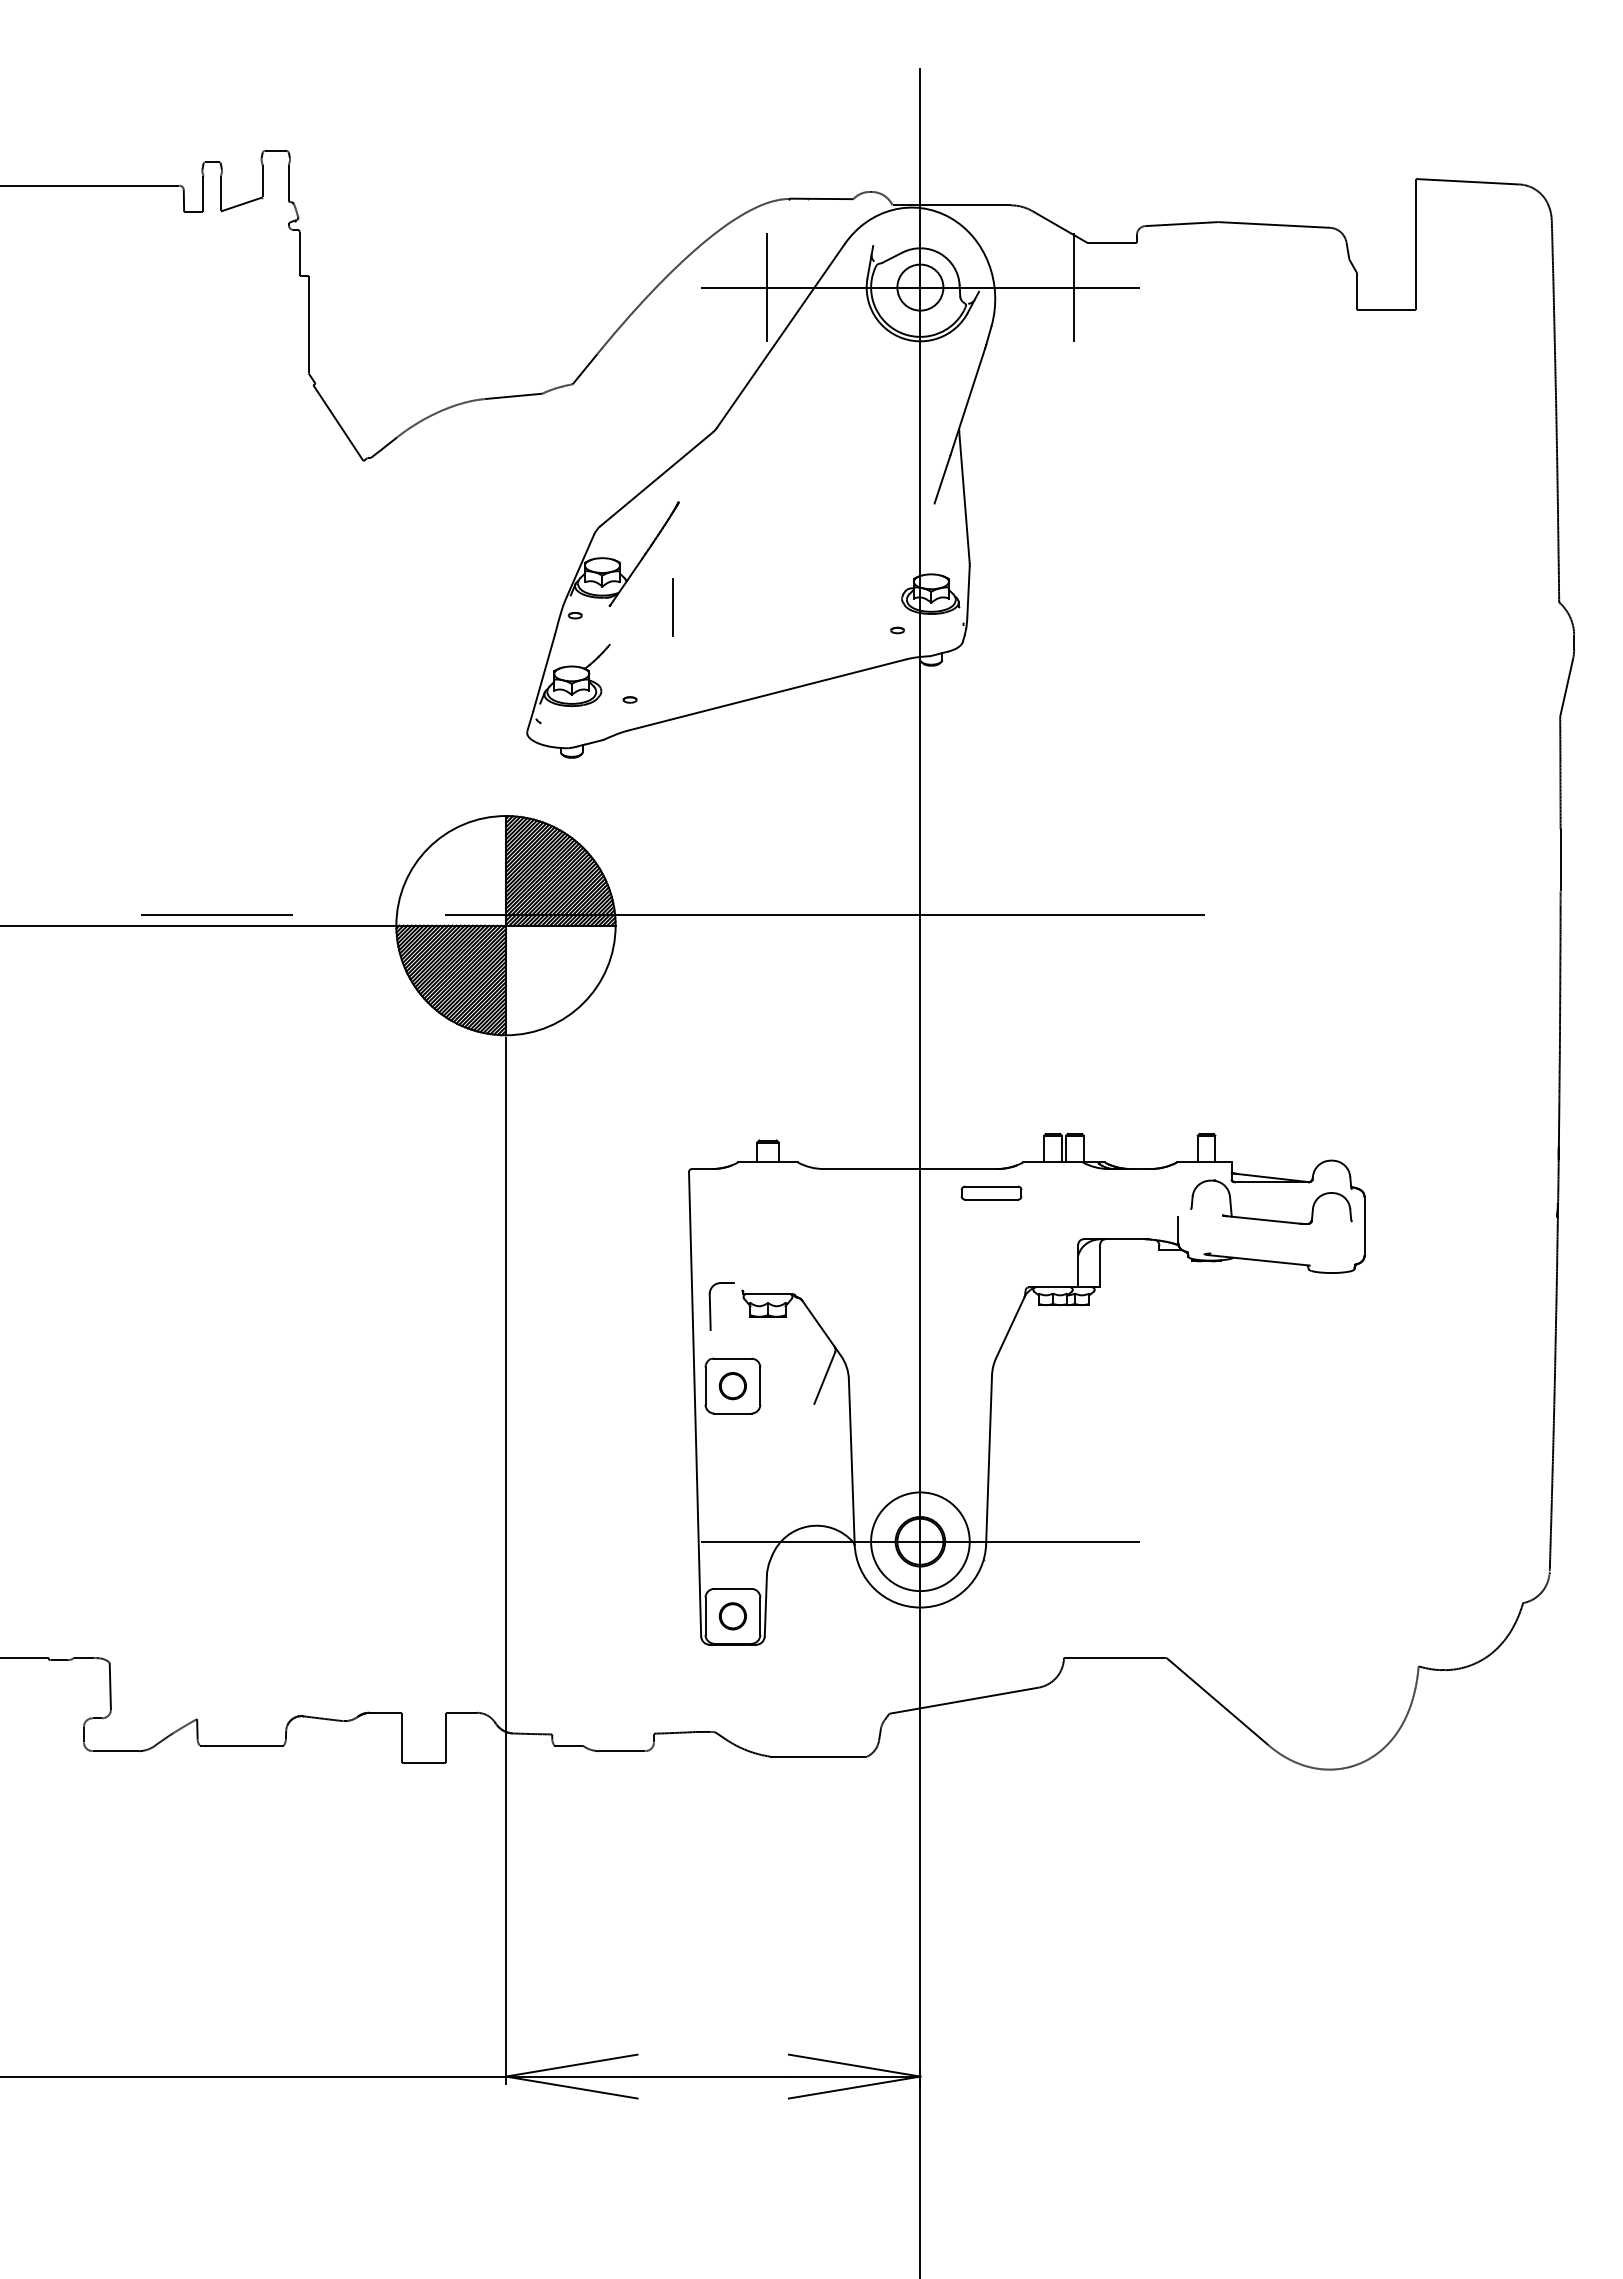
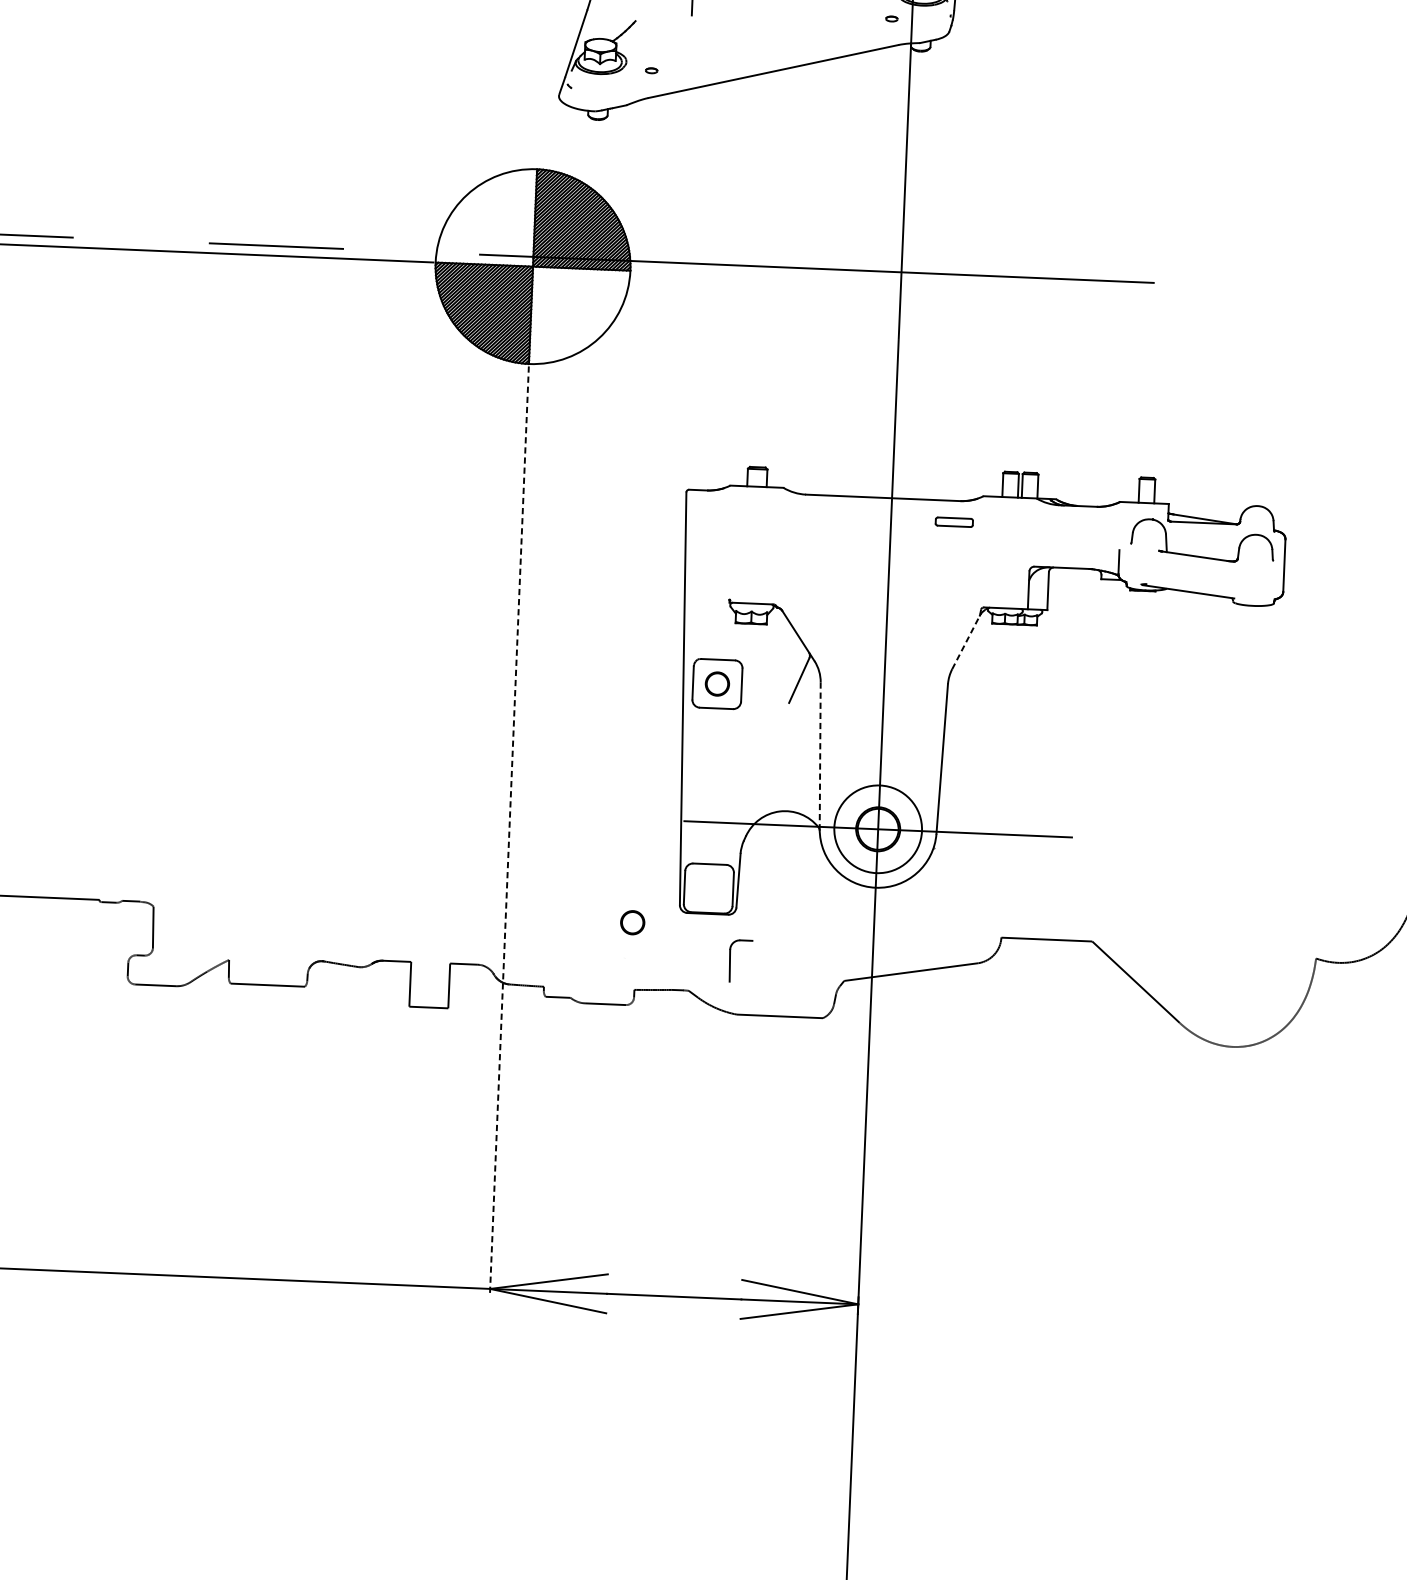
part: (991, 1192) -> (954, 521), size x0.7
part: (711, 1310) -> (731, 964), moved
line: (1010, 1327) -> (966, 642), solid -> dashed
line: (851, 1462) -> (819, 756), solid -> dashed
line: (506, 1561) -> (509, 831), solid -> dashed
part: (732, 1616) -> (632, 922), moved

